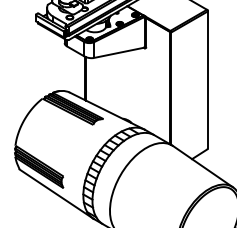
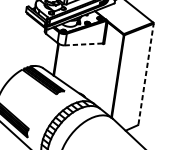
line: (119, 52) -> (84, 44), solid -> dashed
line: (207, 79) -> (145, 73), solid -> dashed

